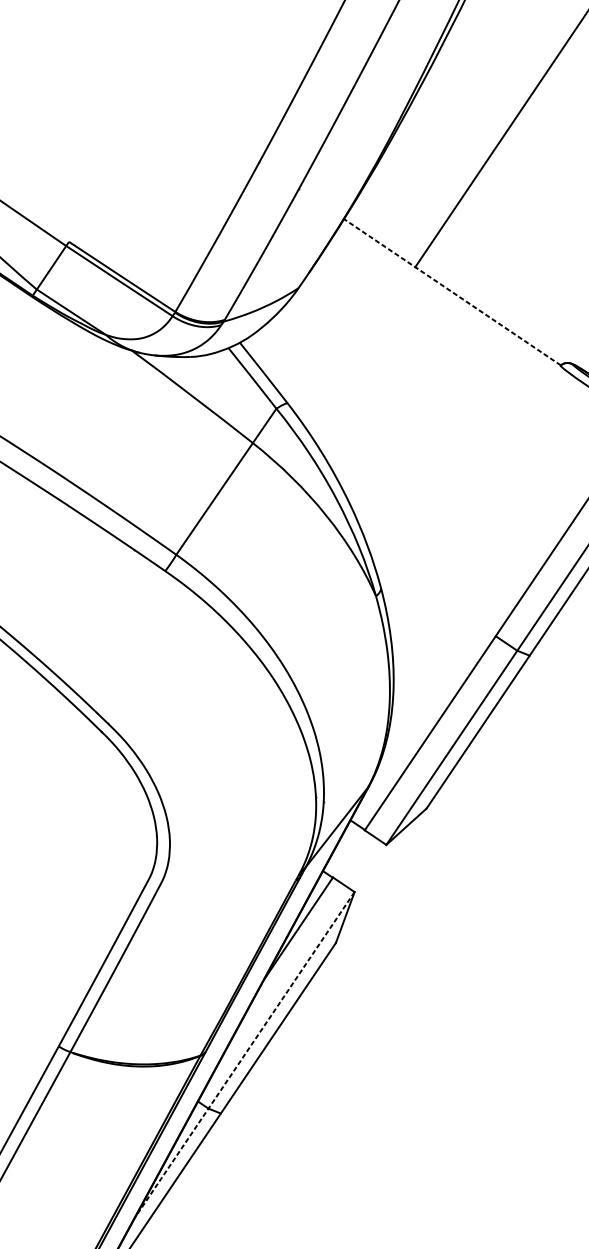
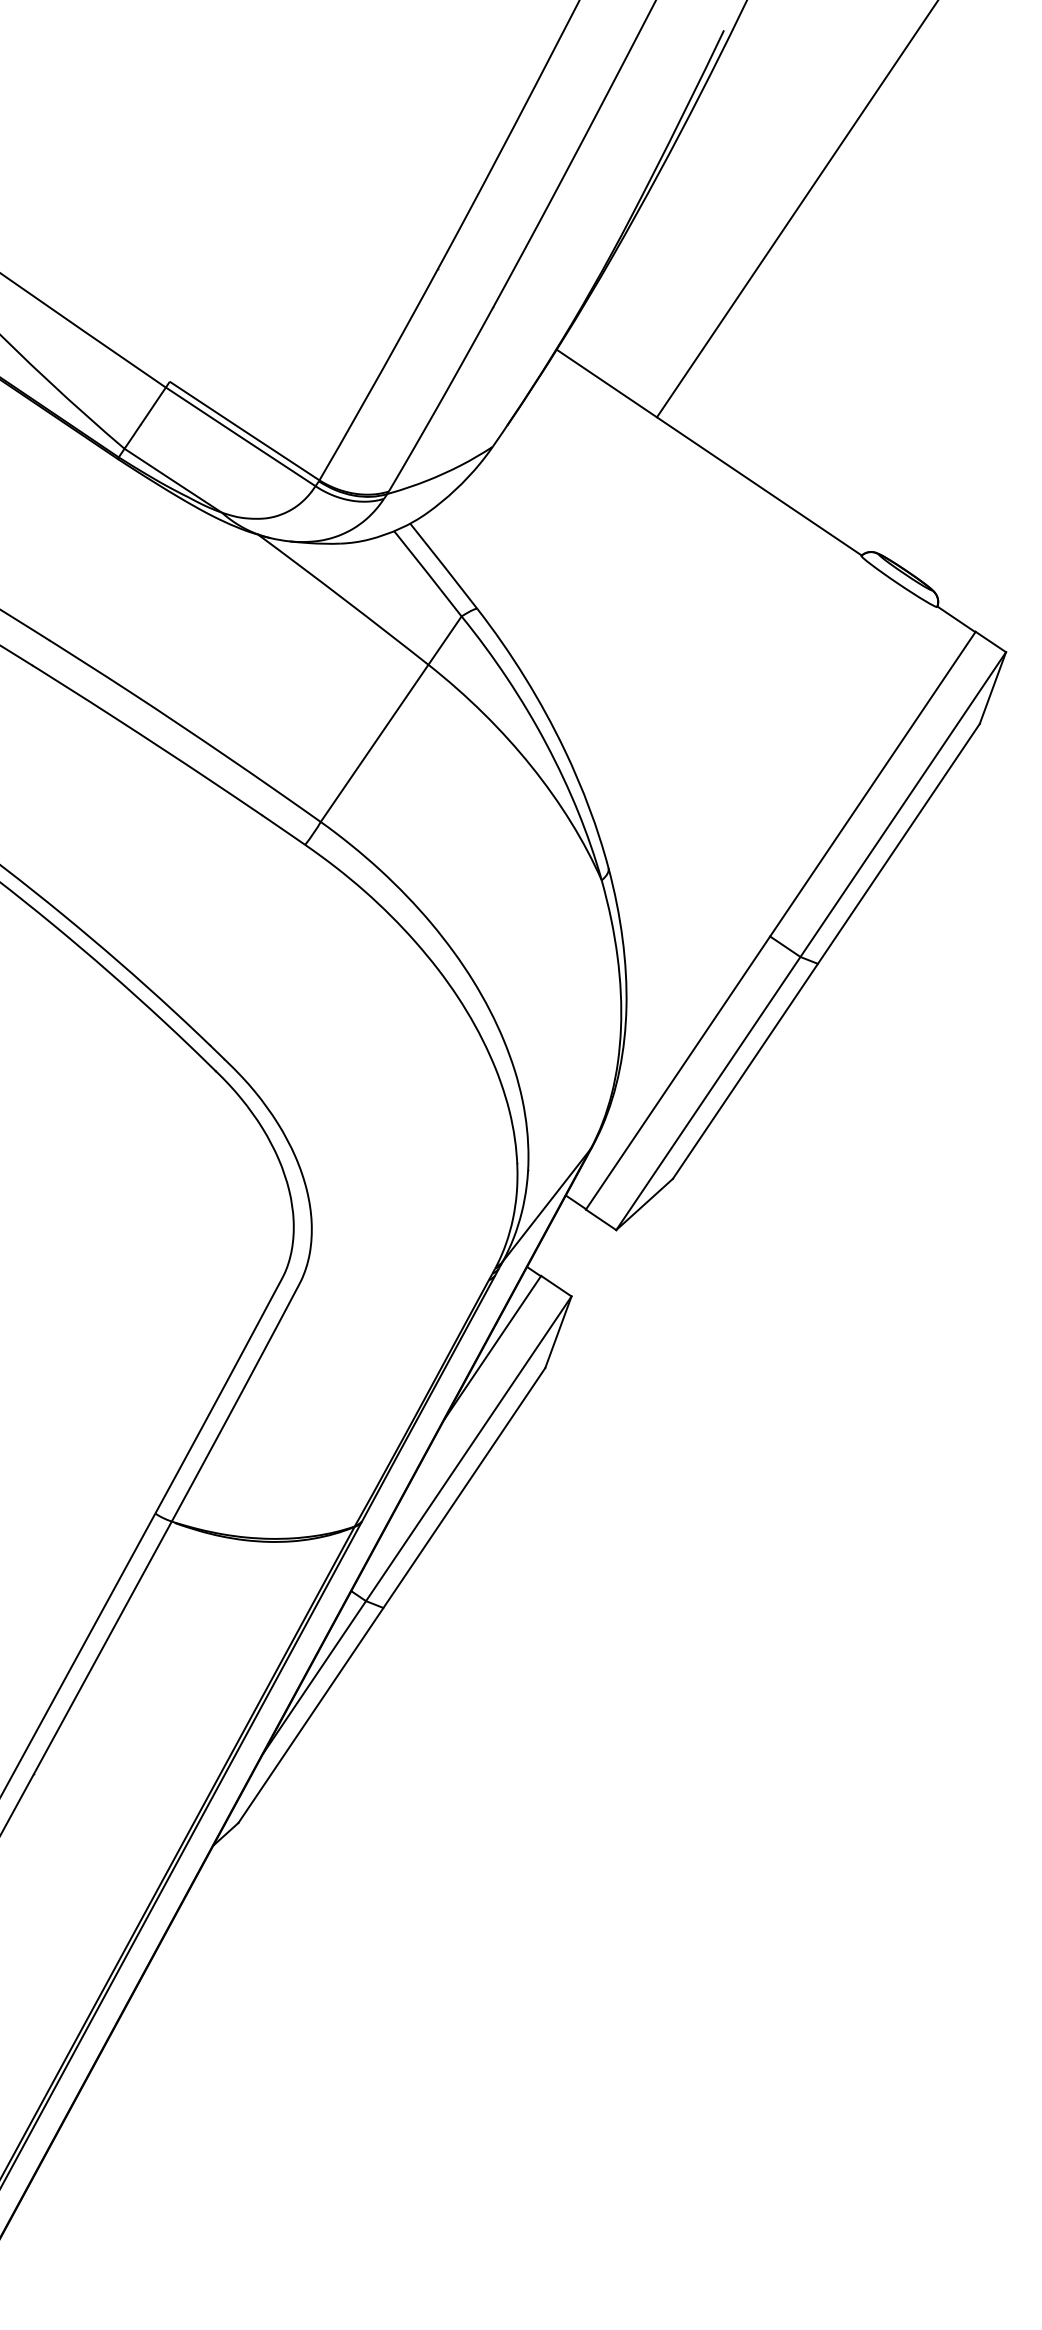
line: (452, 292) -> (709, 452), dashed -> solid
line: (245, 1054) -> (417, 1524), dashed -> solid

